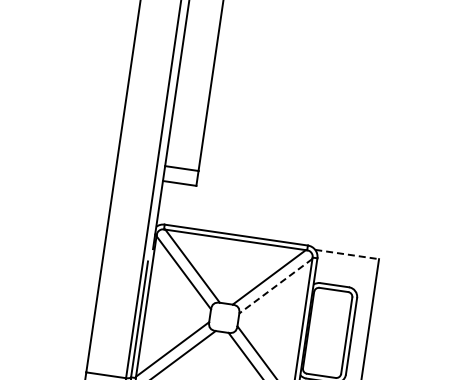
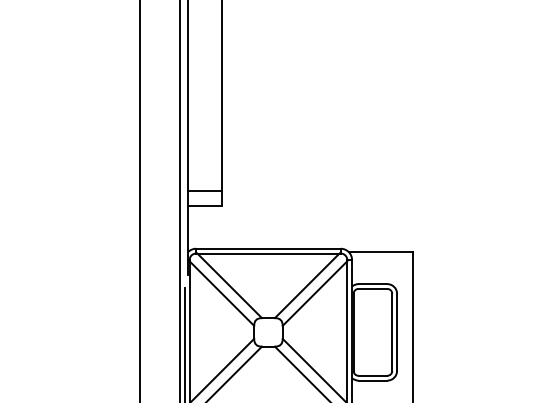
line: (347, 254) -> (381, 251), dashed -> solid
line: (275, 286) -> (314, 293), dashed -> solid

